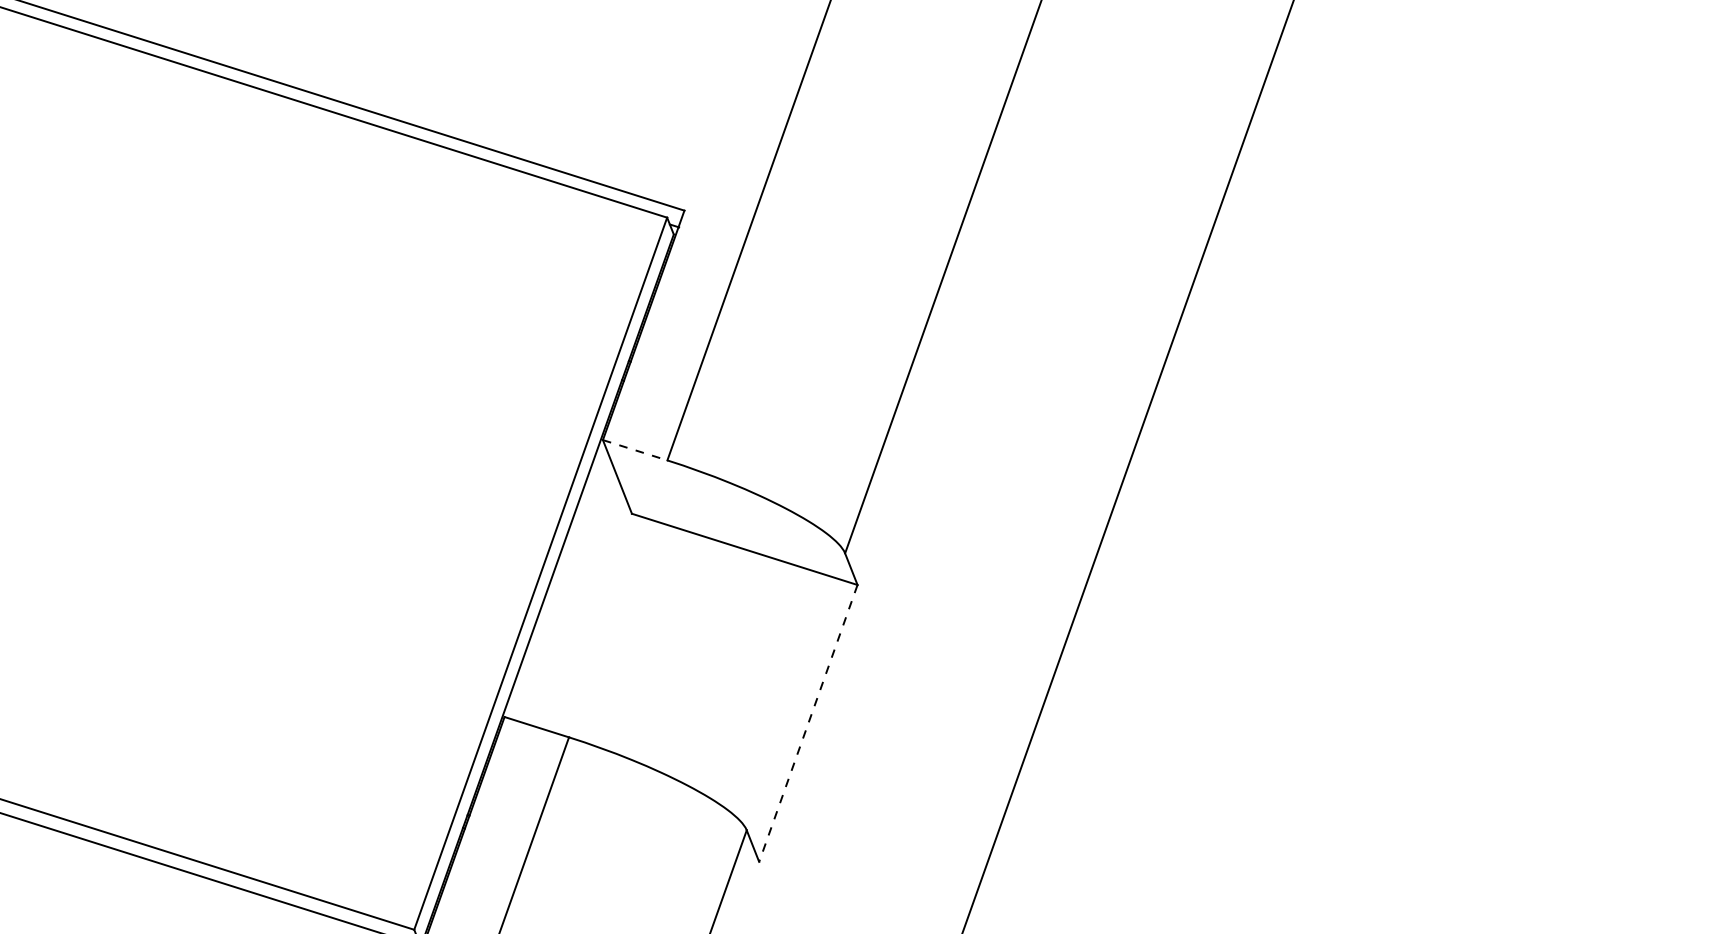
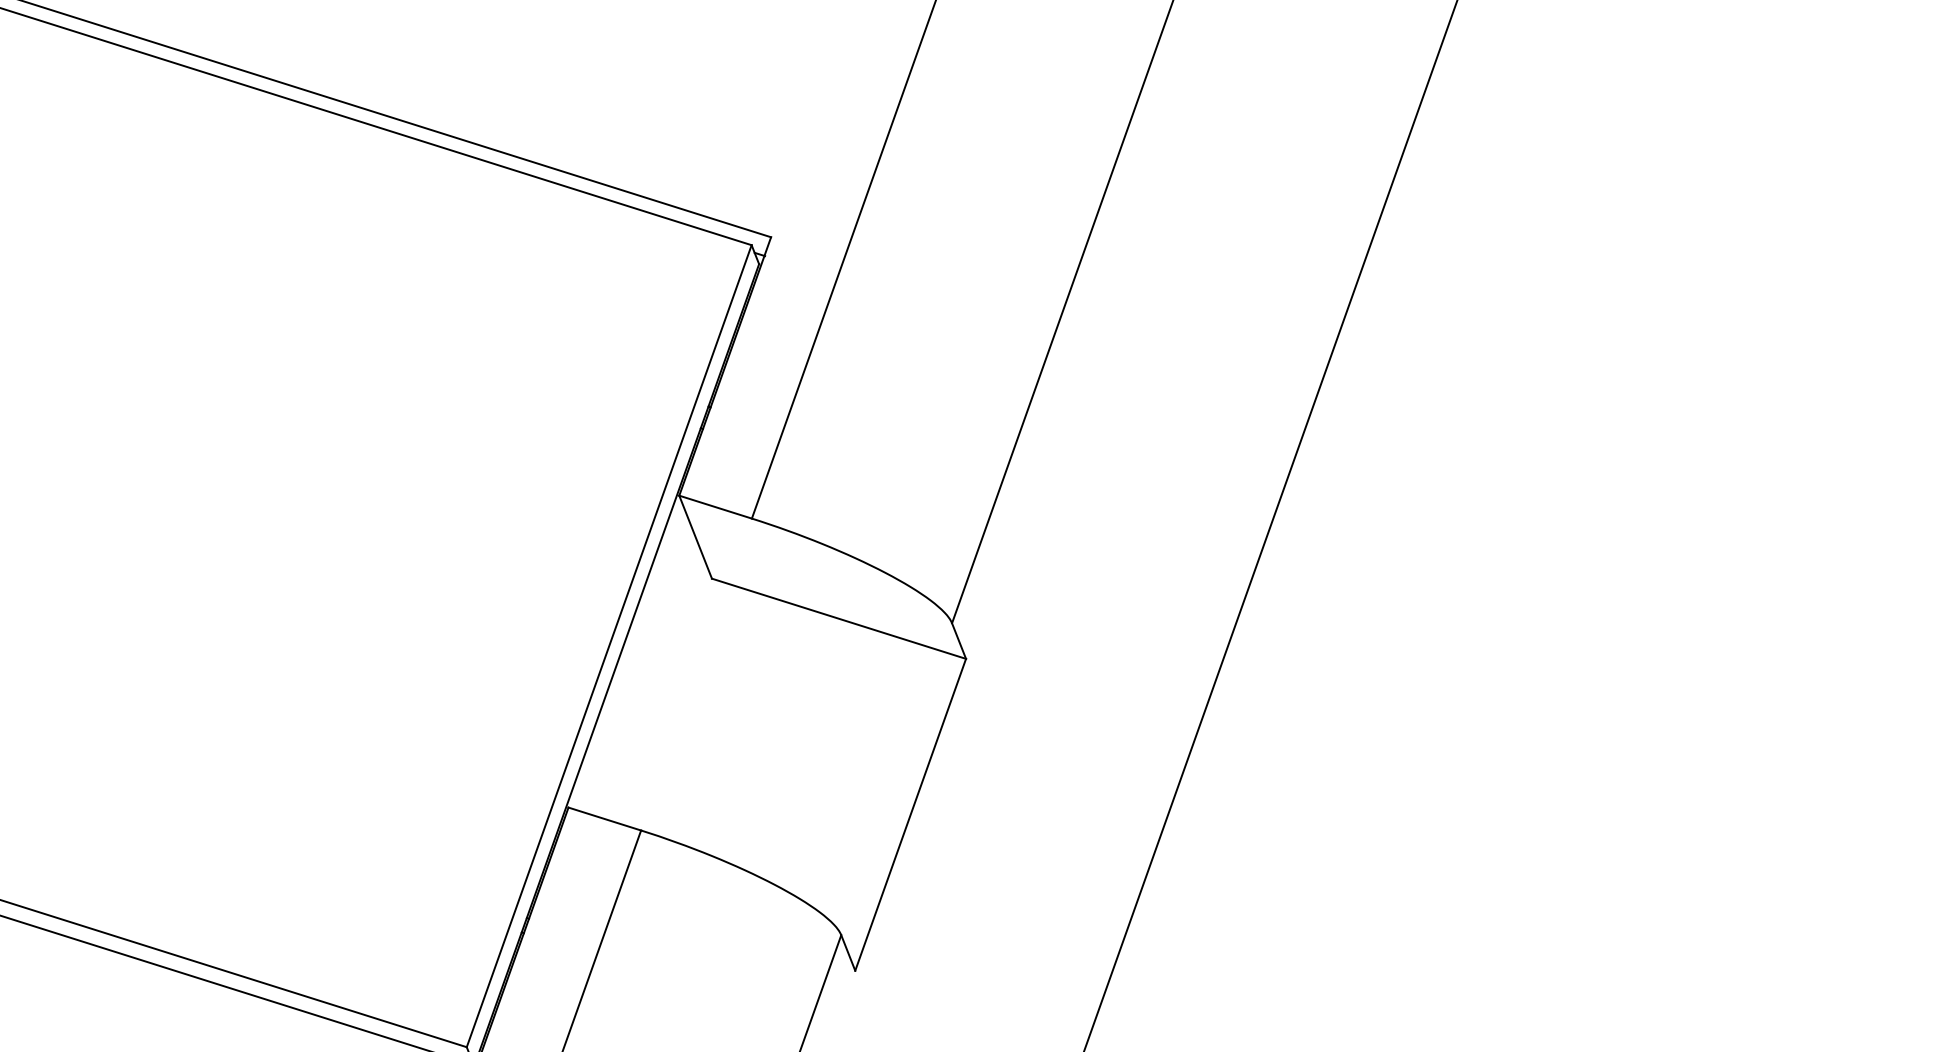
line: (635, 450) -> (716, 507), dashed -> solid
line: (808, 724) -> (910, 815), dashed -> solid

